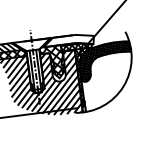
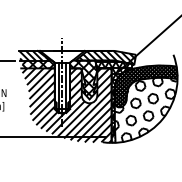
hatch: (68, 41) -> (105, 57), added
hatch: (107, 80) -> (145, 109), added

